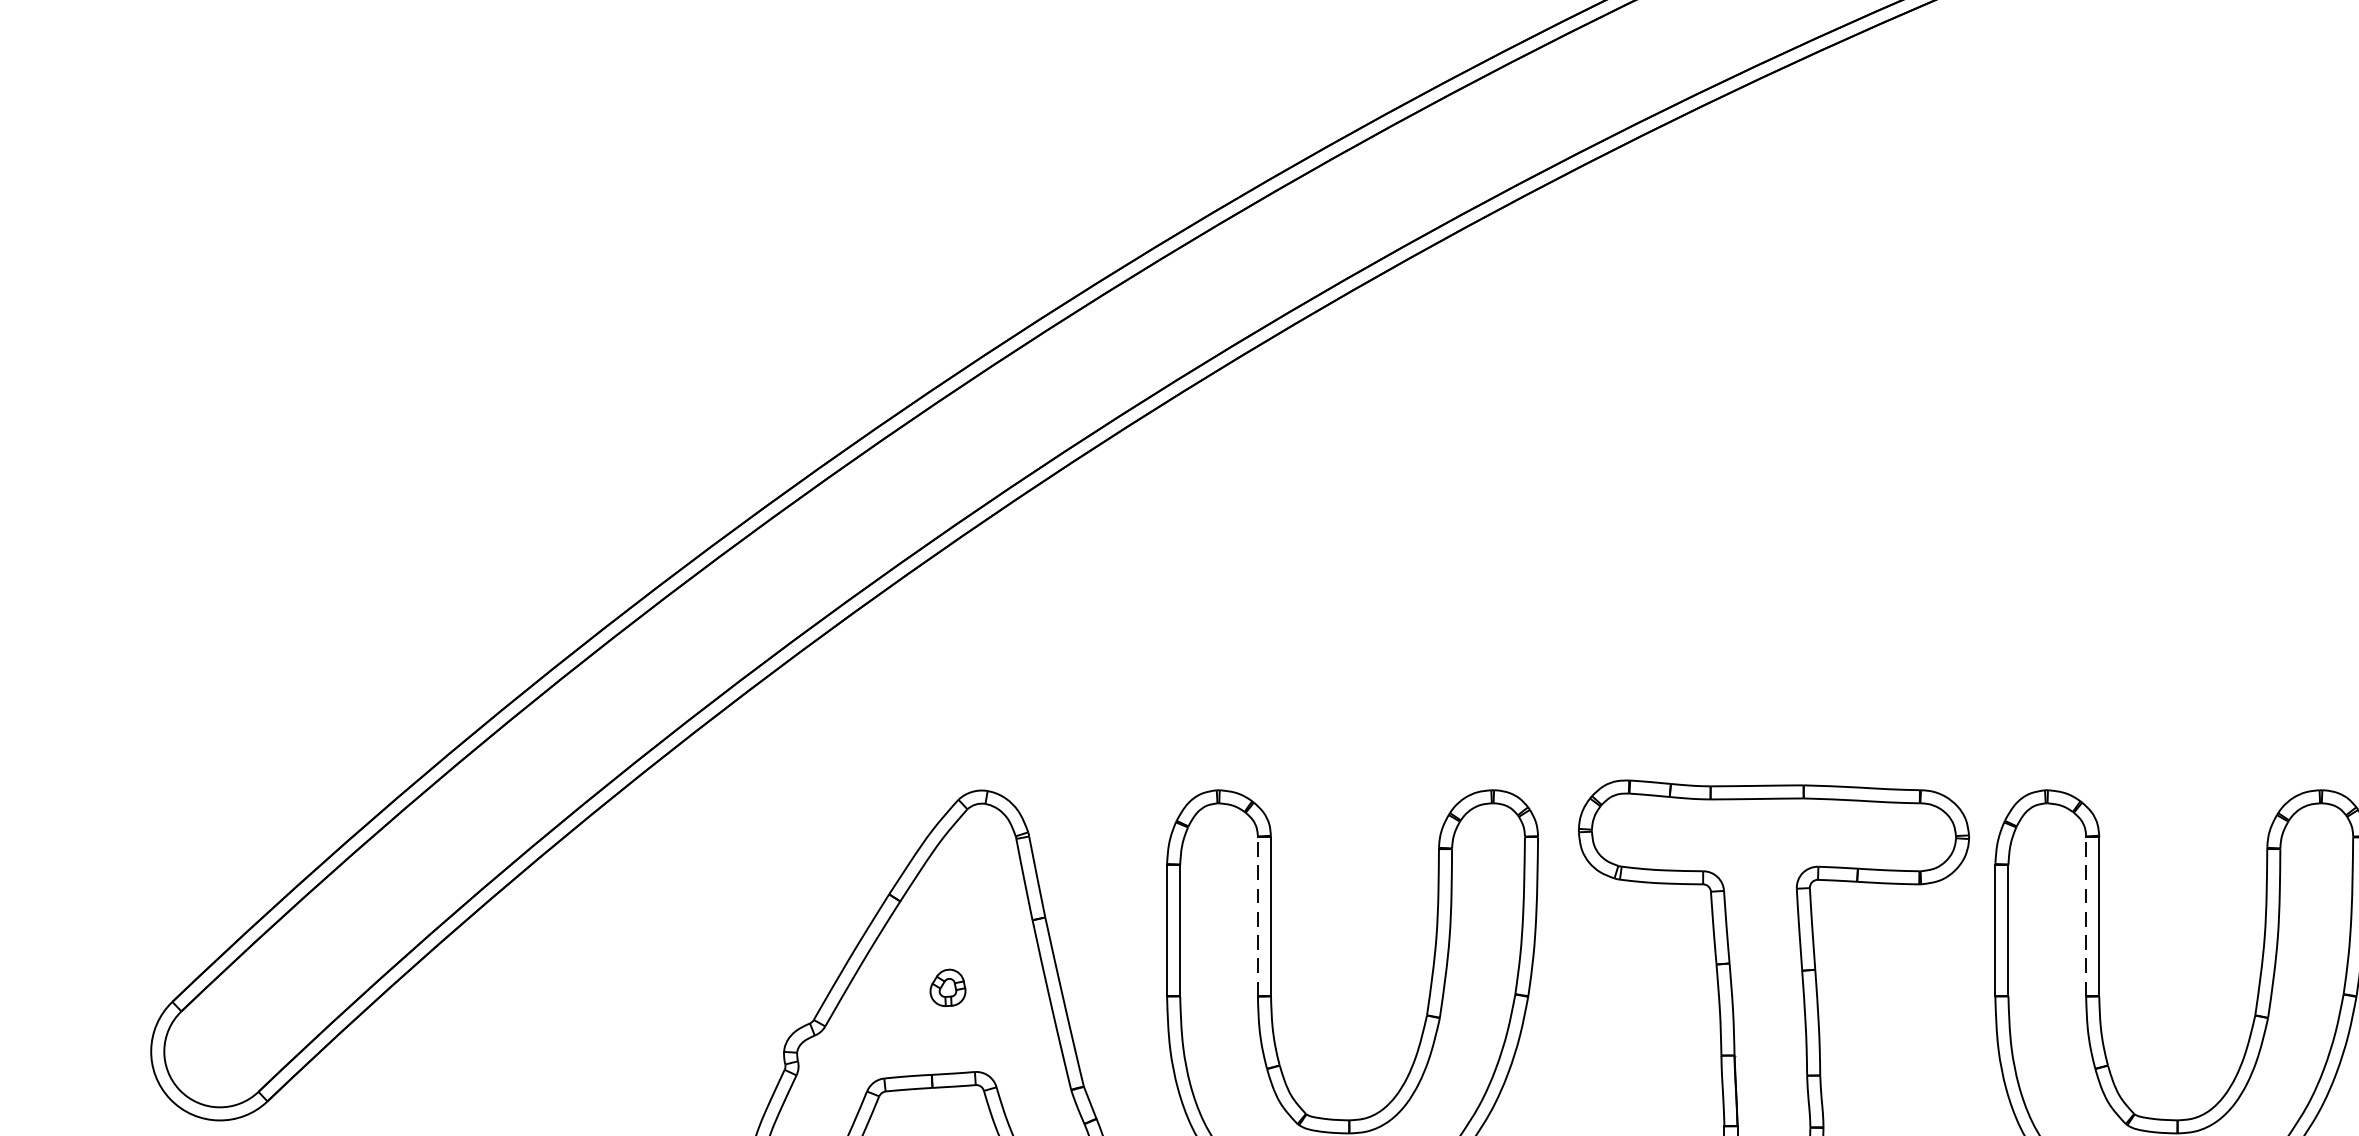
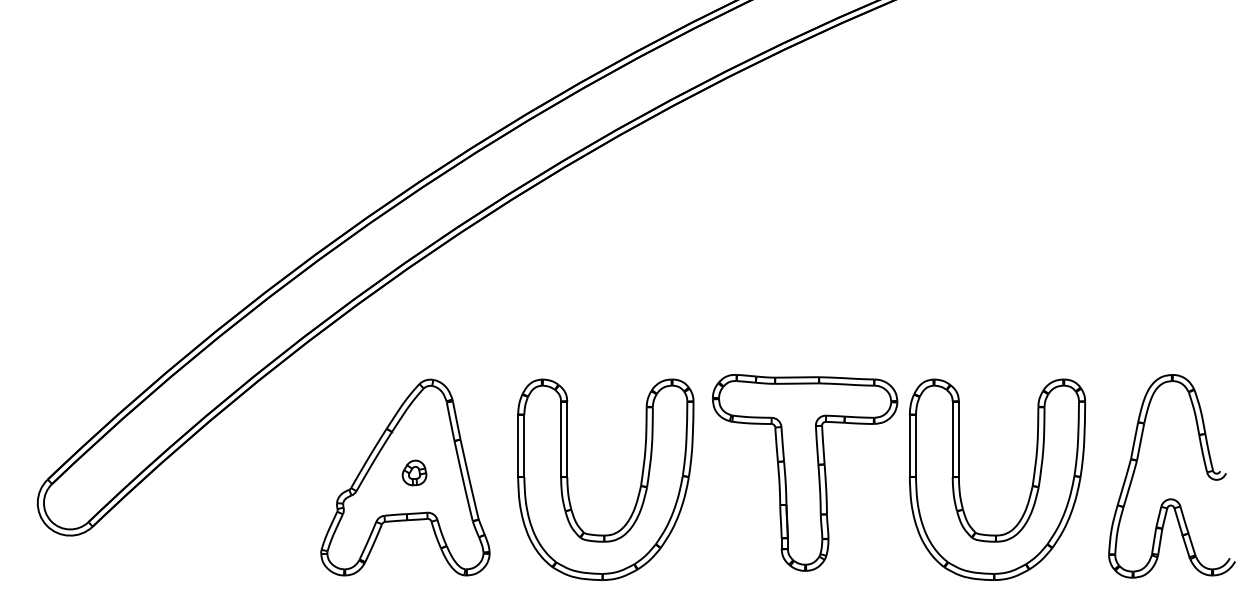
line: (1258, 917) -> (561, 439), dashed -> solid
line: (2085, 917) -> (952, 439), dashed -> solid
part: (947, 986) -> (414, 472), size x1.43

